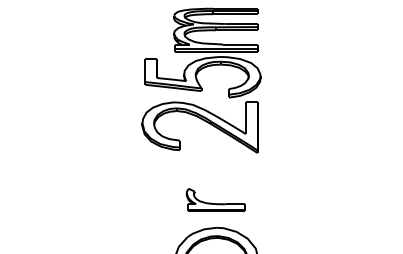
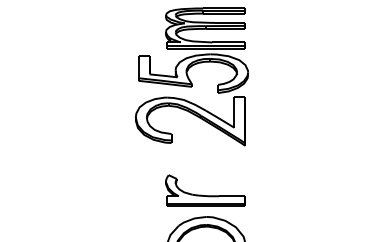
part: (215, 199) -> (205, 190), size x1.43

